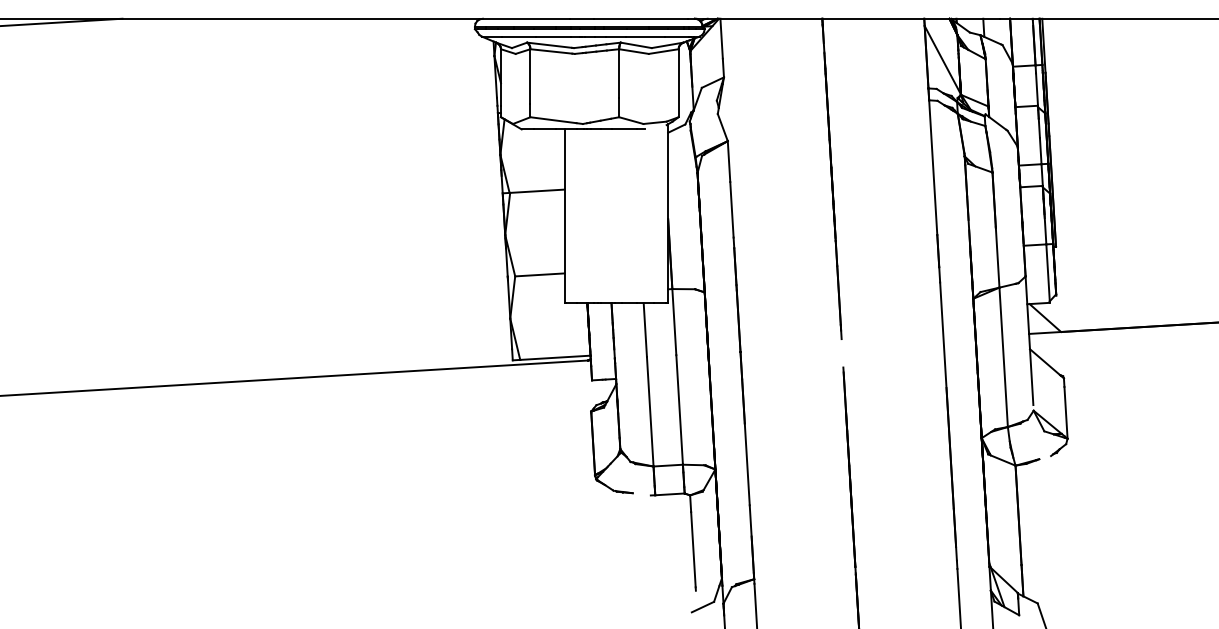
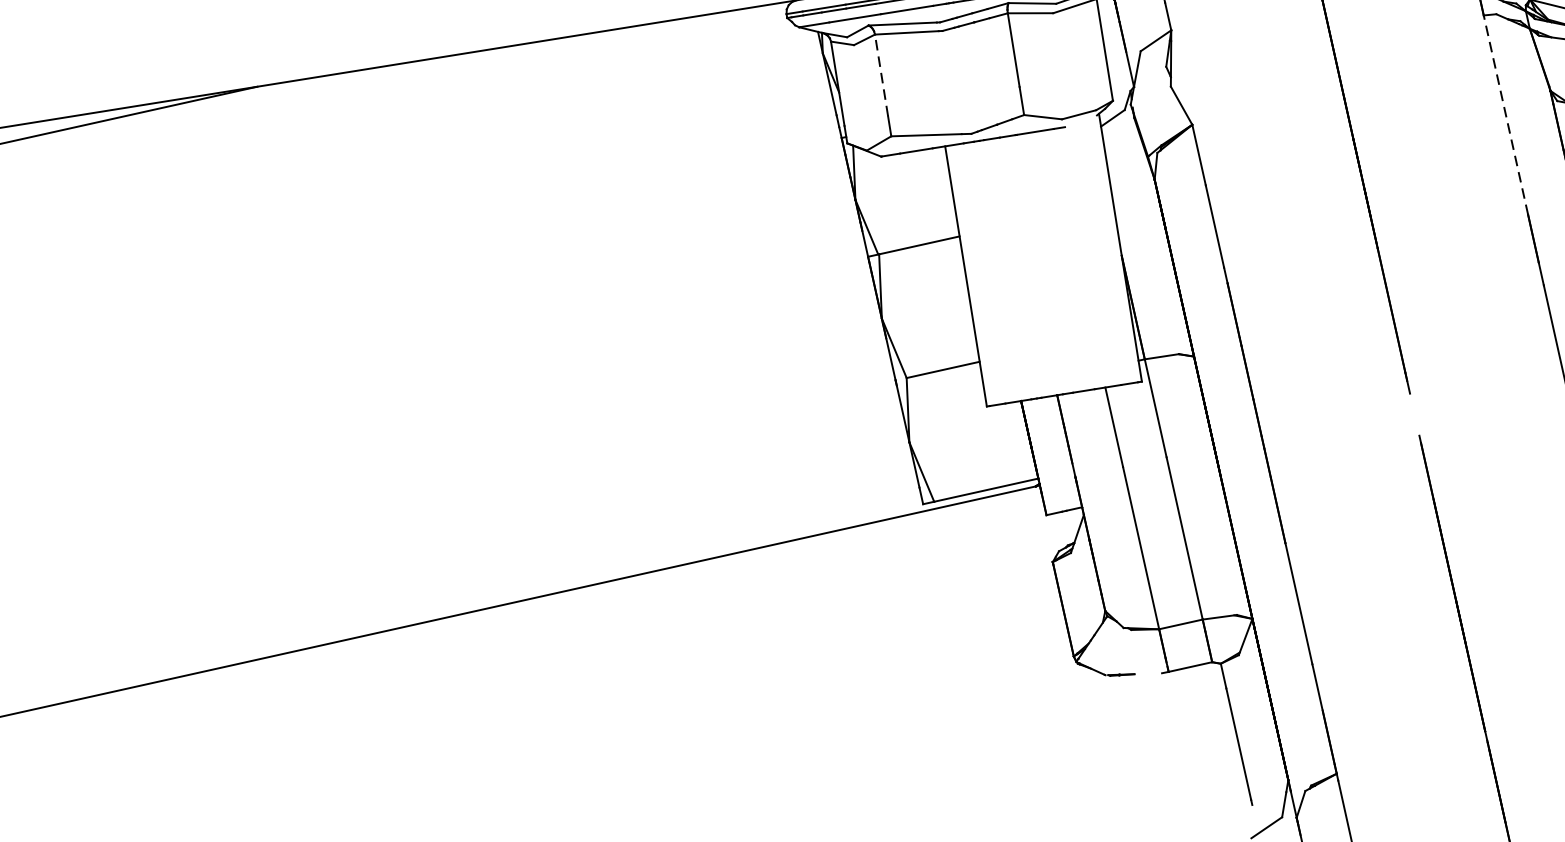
line: (530, 76) -> (881, 75), solid -> dashed
line: (933, 167) -> (1506, 114), solid -> dashed

